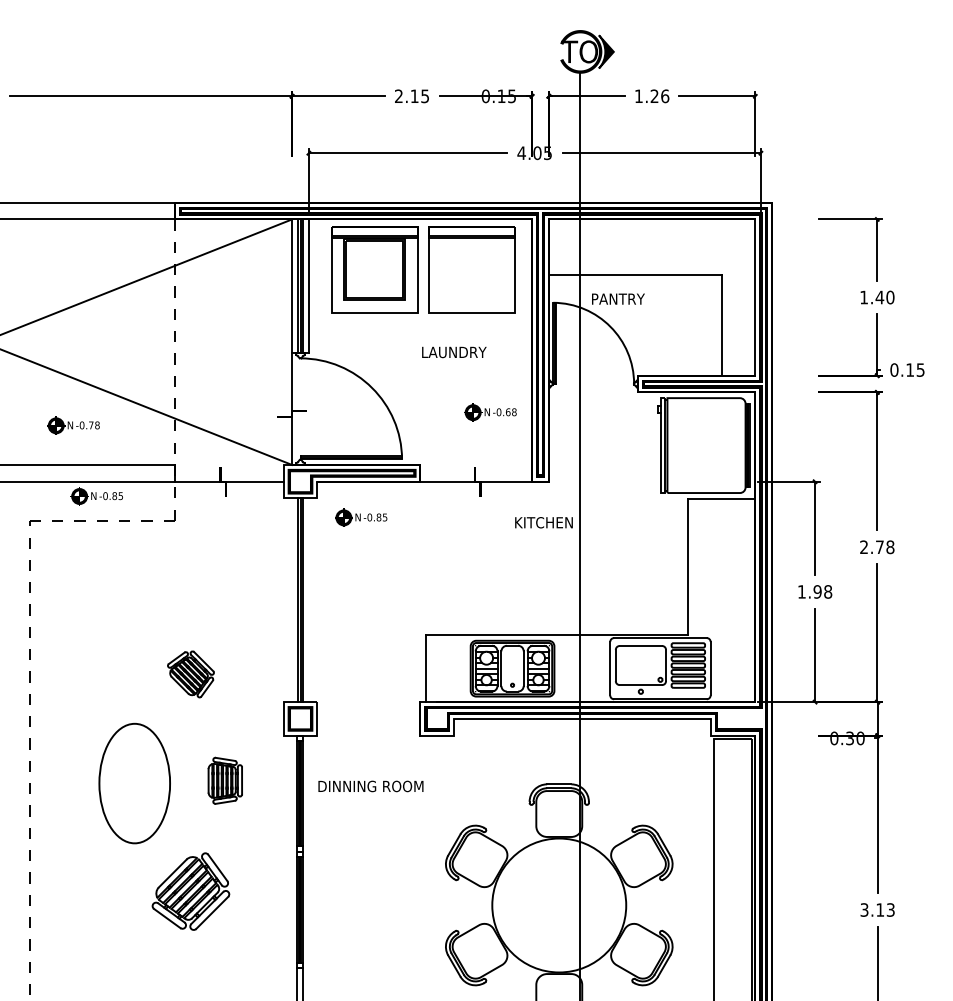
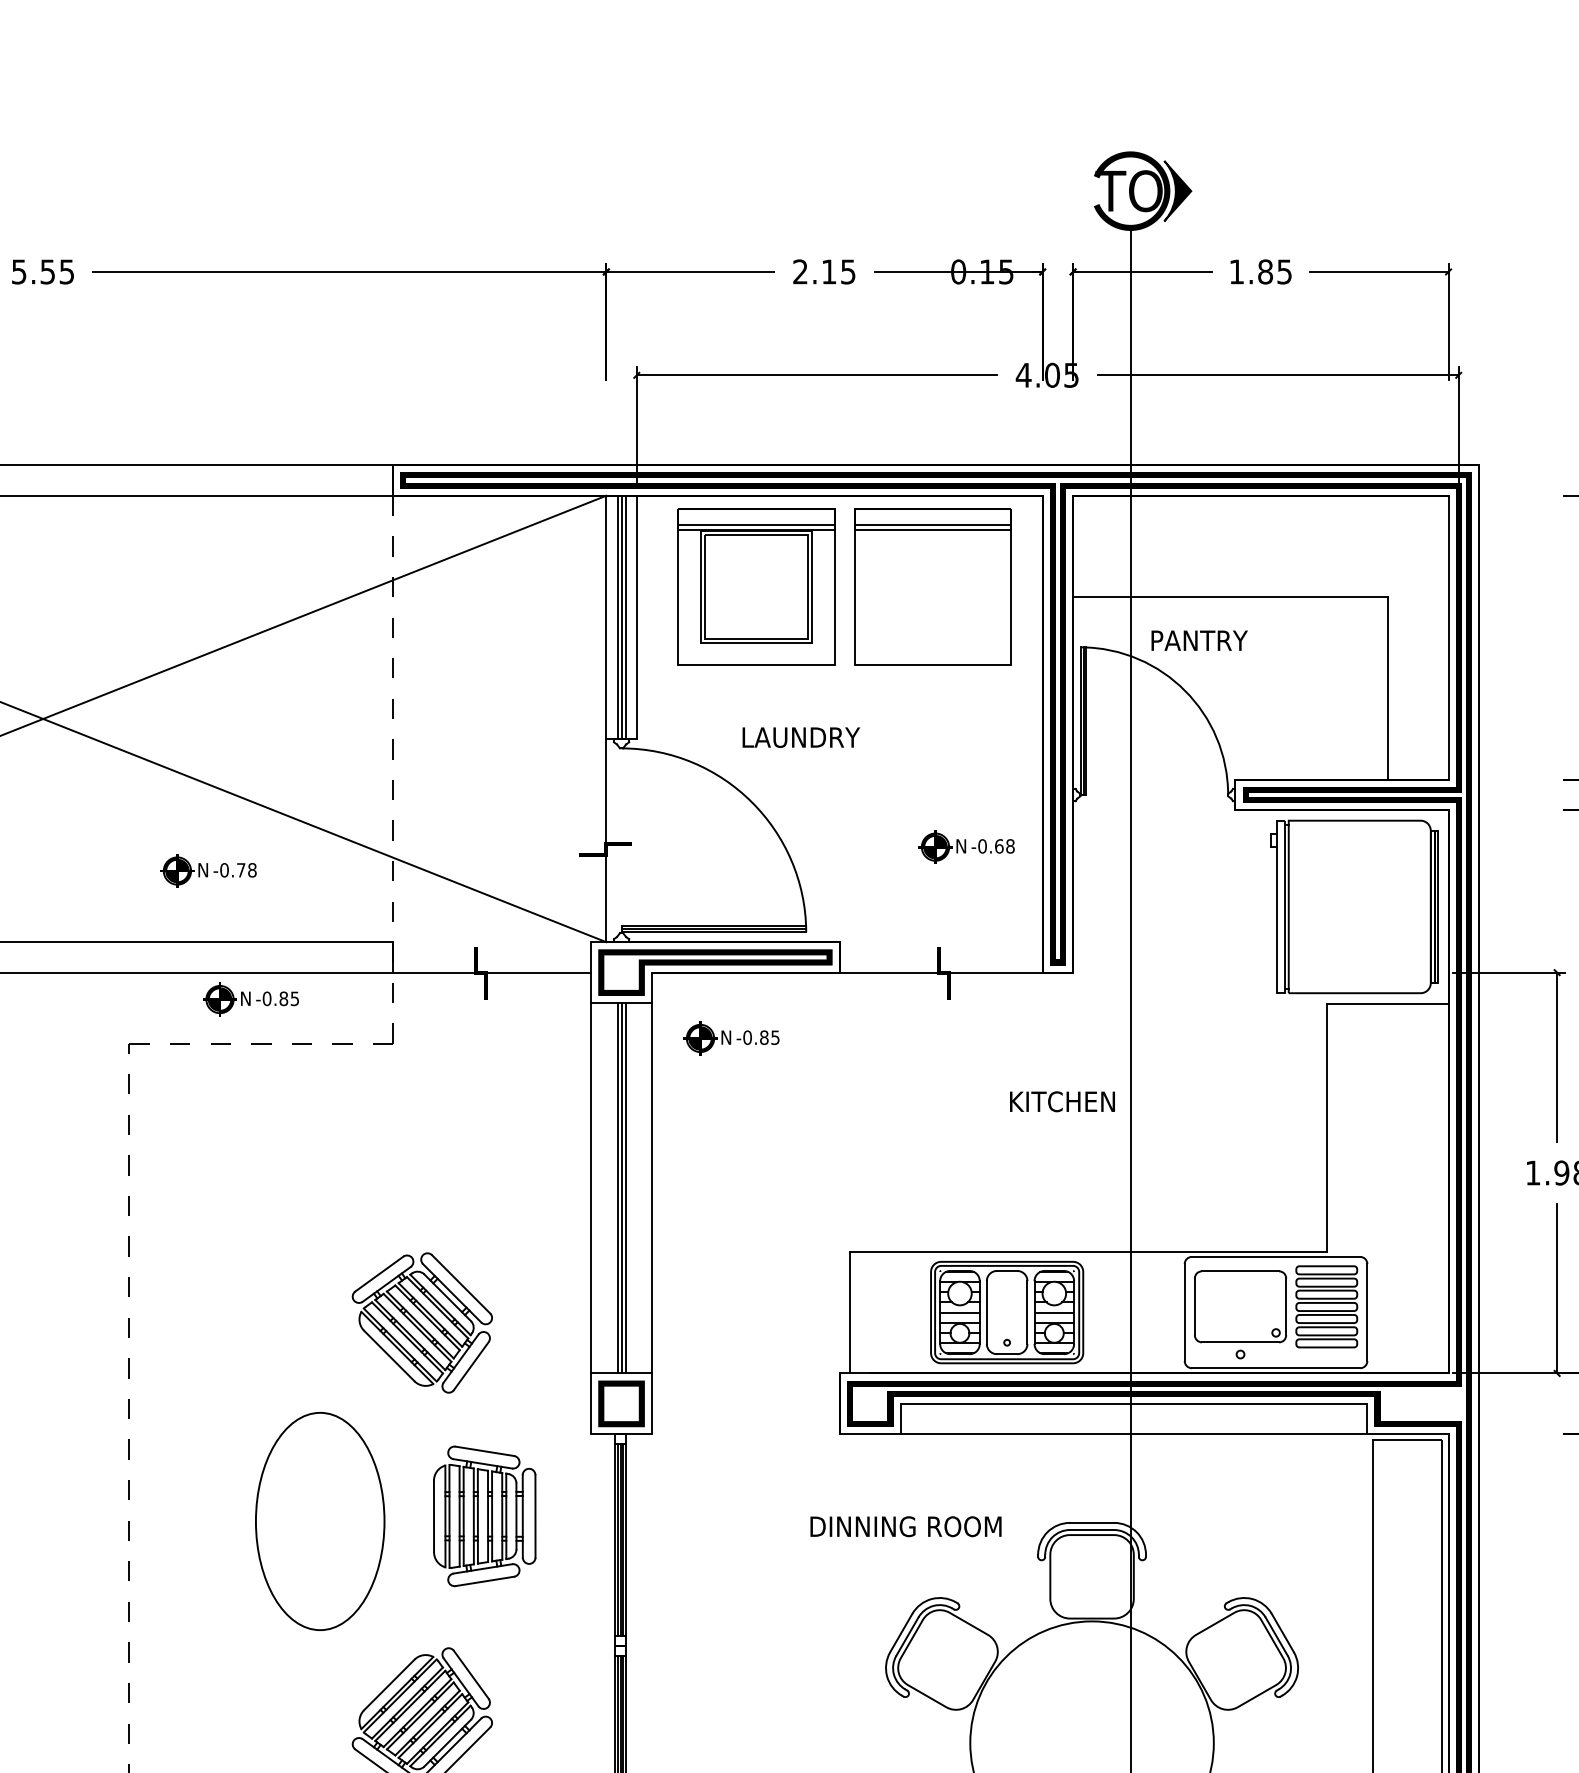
text: (659, 96) -> (1274, 272), 1.26 -> 1.85
text: (454, 352) -> (801, 737), moved
text: (543, 522) -> (1061, 1101), moved
line: (283, 600) -> (590, 1188), added
line: (317, 600) -> (652, 1188), added
part: (190, 674) -> (421, 1323), size x1.67
line: (581, 735) -> (1132, 1434), added
part: (225, 780) -> (485, 1515), size x1.67
text: (370, 786) -> (905, 1526), moved

